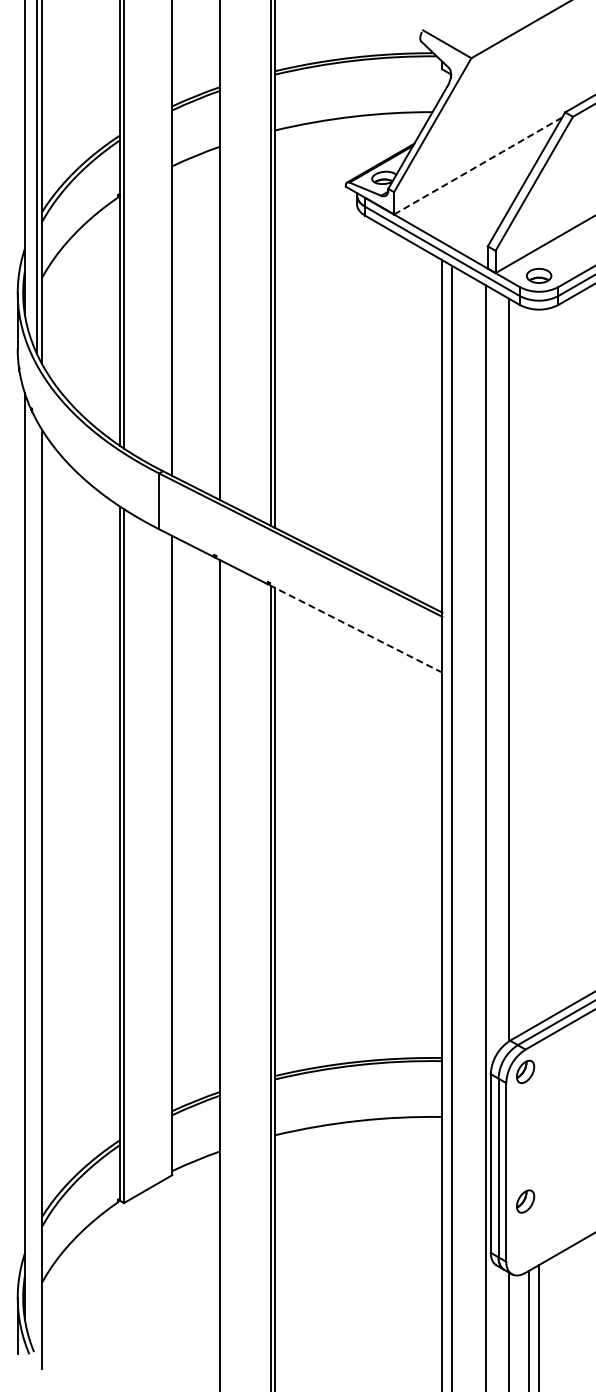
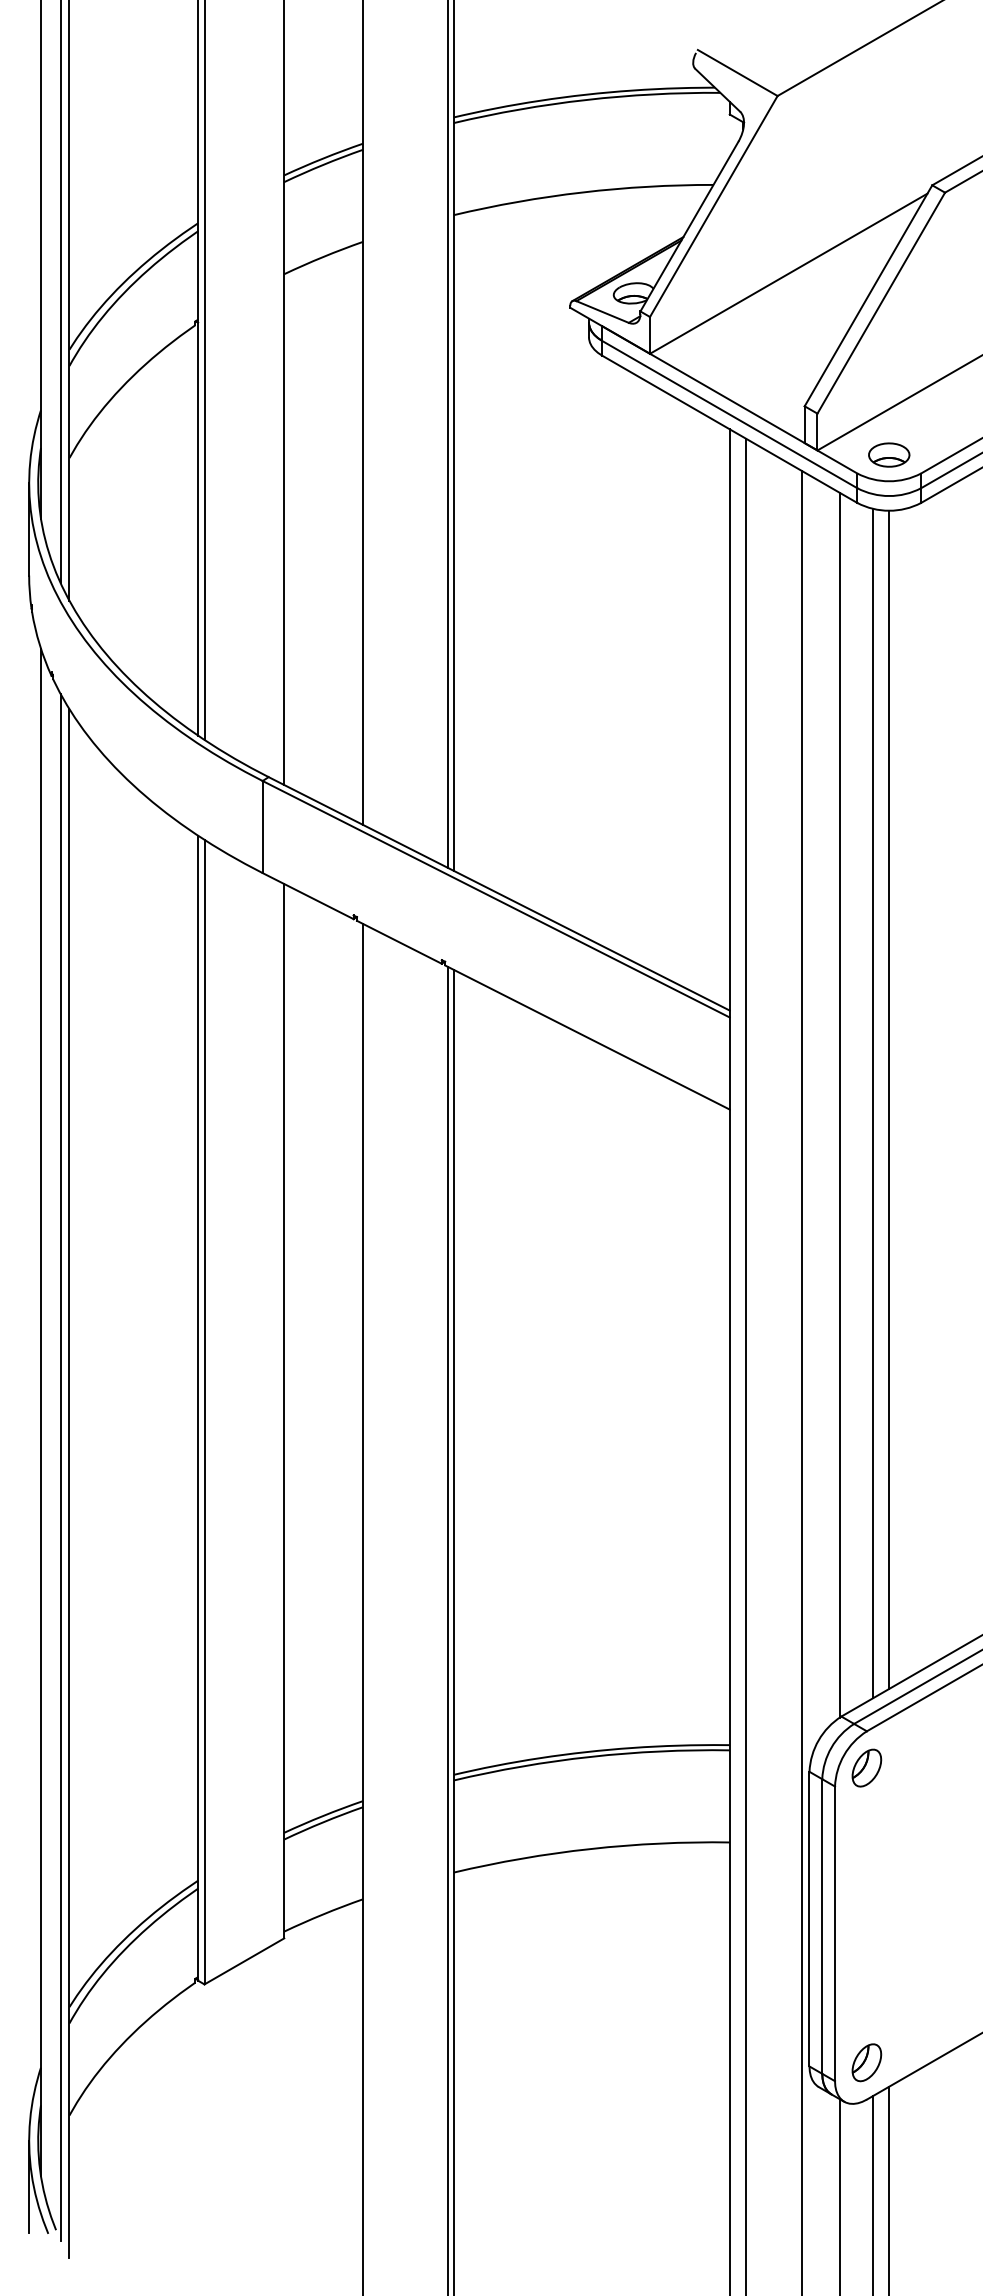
line: (478, 165) -> (789, 272), dashed -> solid
line: (356, 629) -> (587, 1038), dashed -> solid
line: (539, 666) -> (889, 1099), added
line: (529, 668) -> (873, 1102), added
line: (36, 889) -> (60, 1467), added
part: (525, 1201) -> (866, 2062), moved

